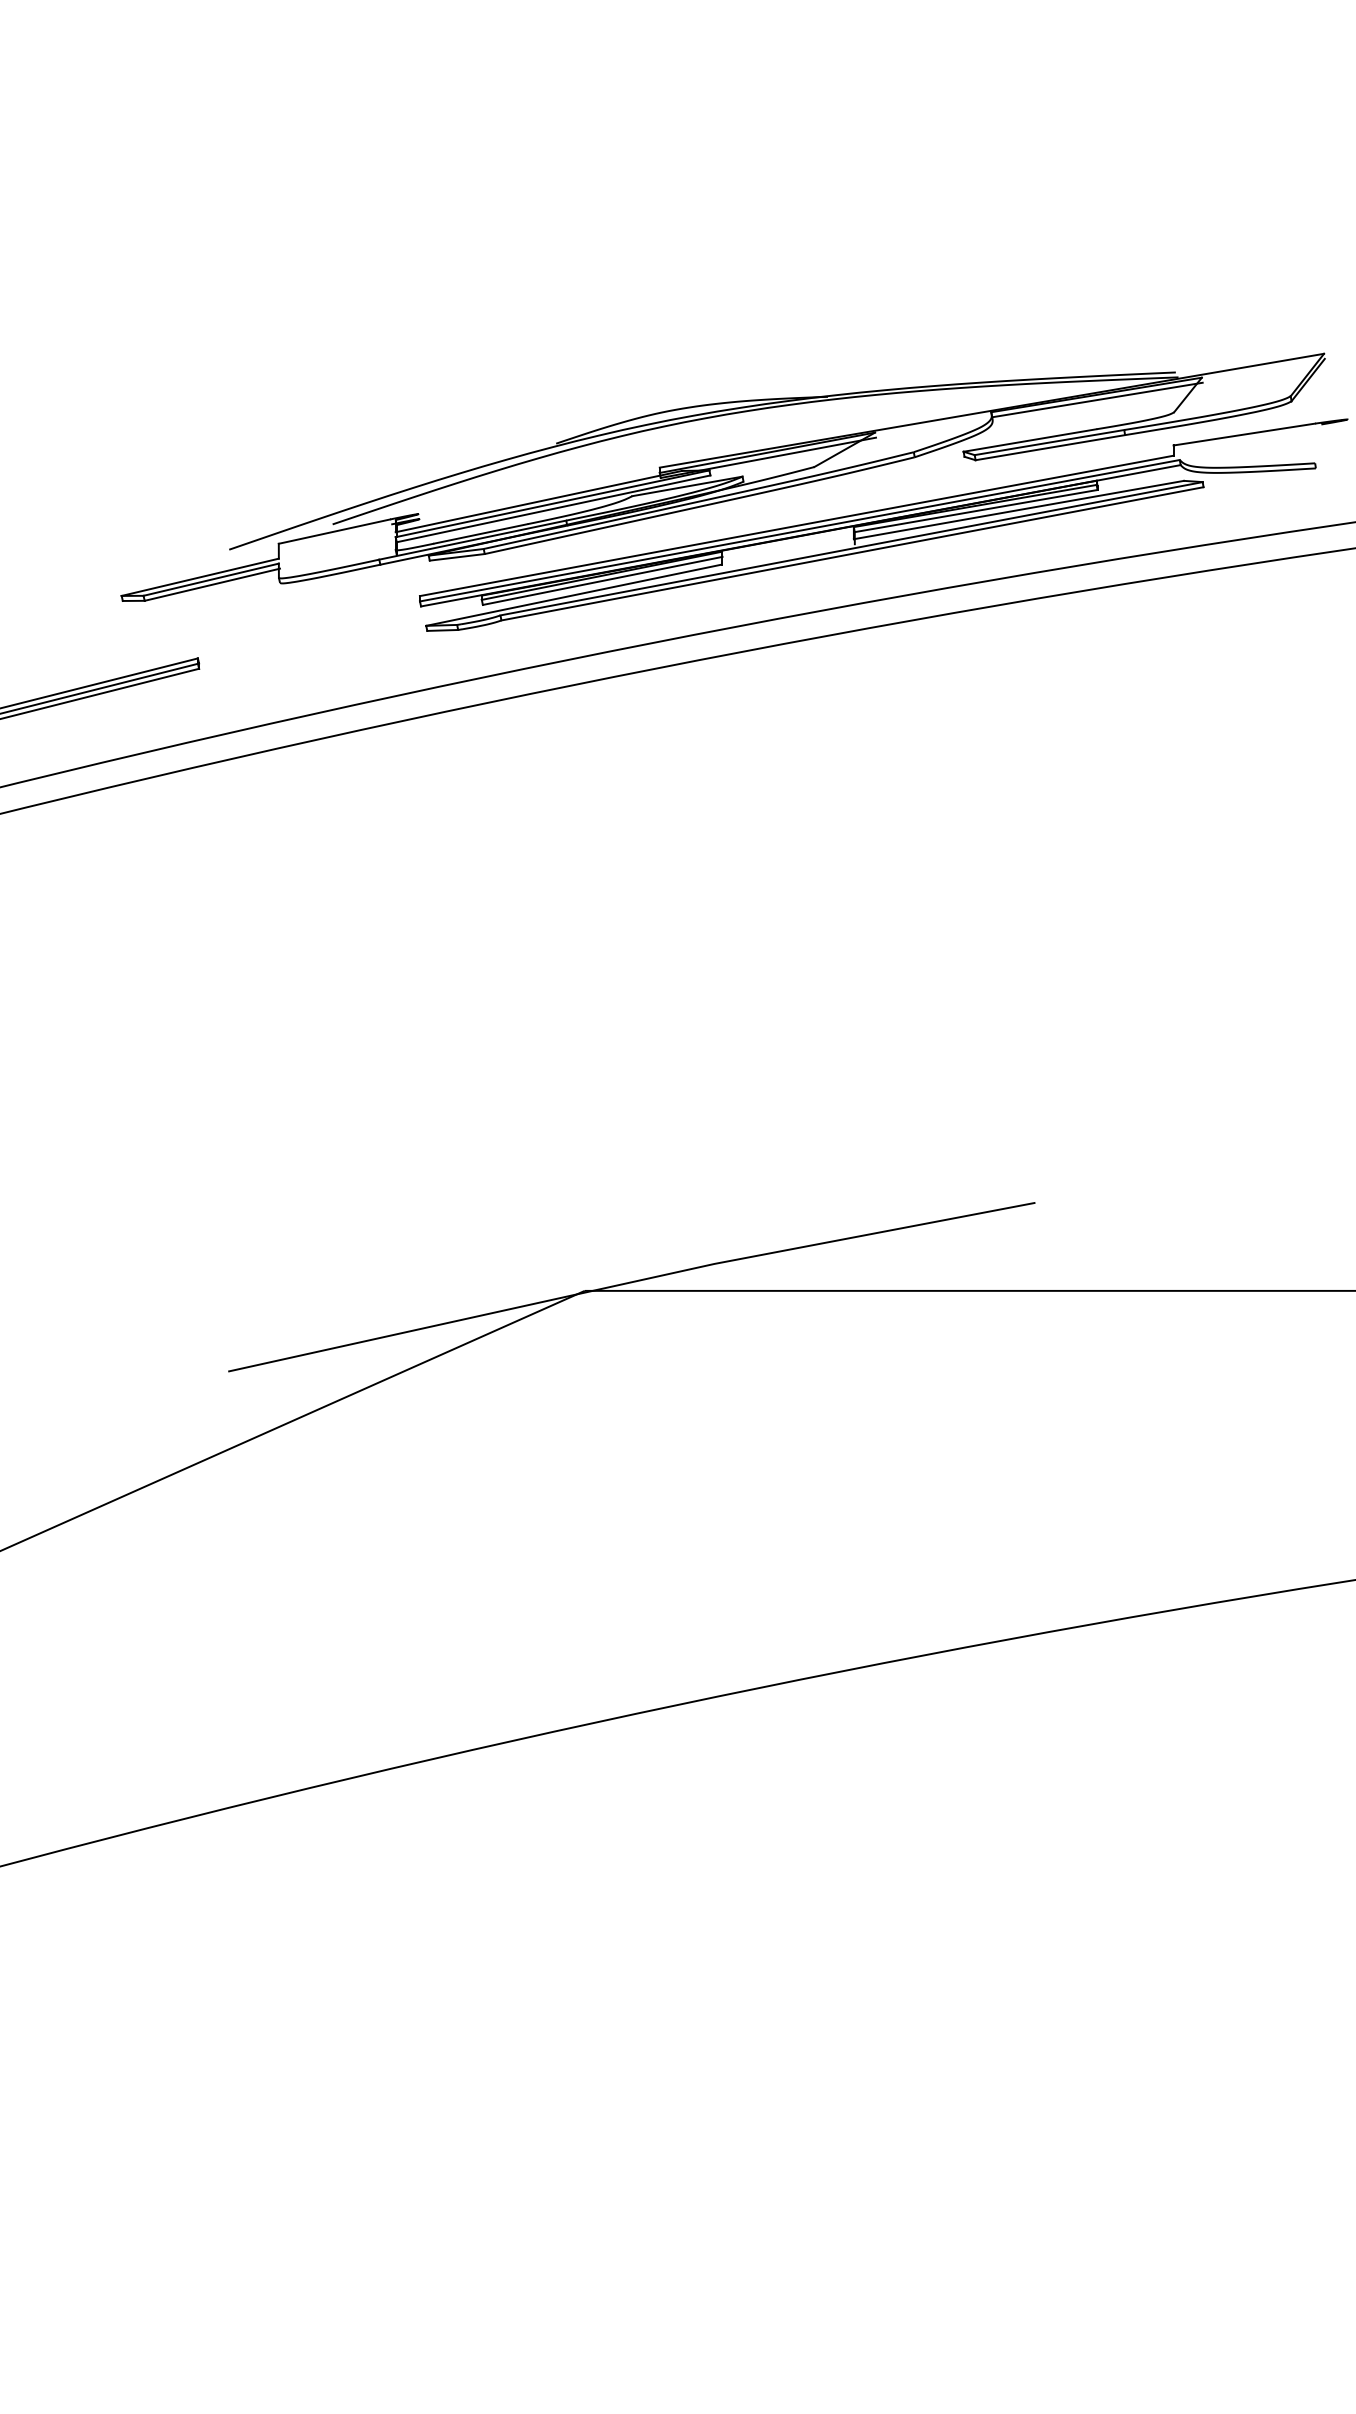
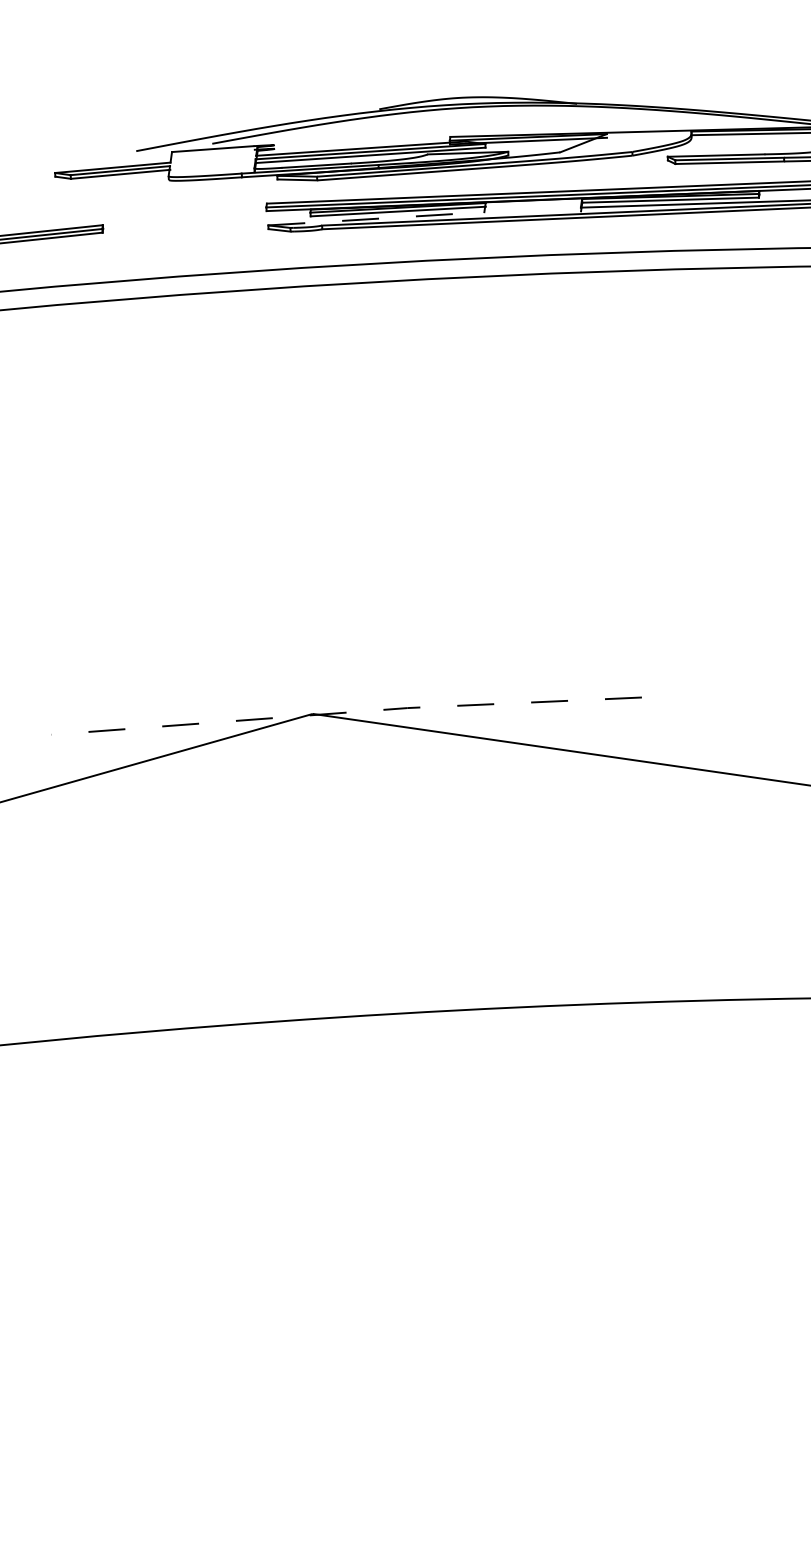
line: (573, 595) -> (376, 218), solid -> dashed
line: (630, 1282) -> (346, 712), solid -> dashed

